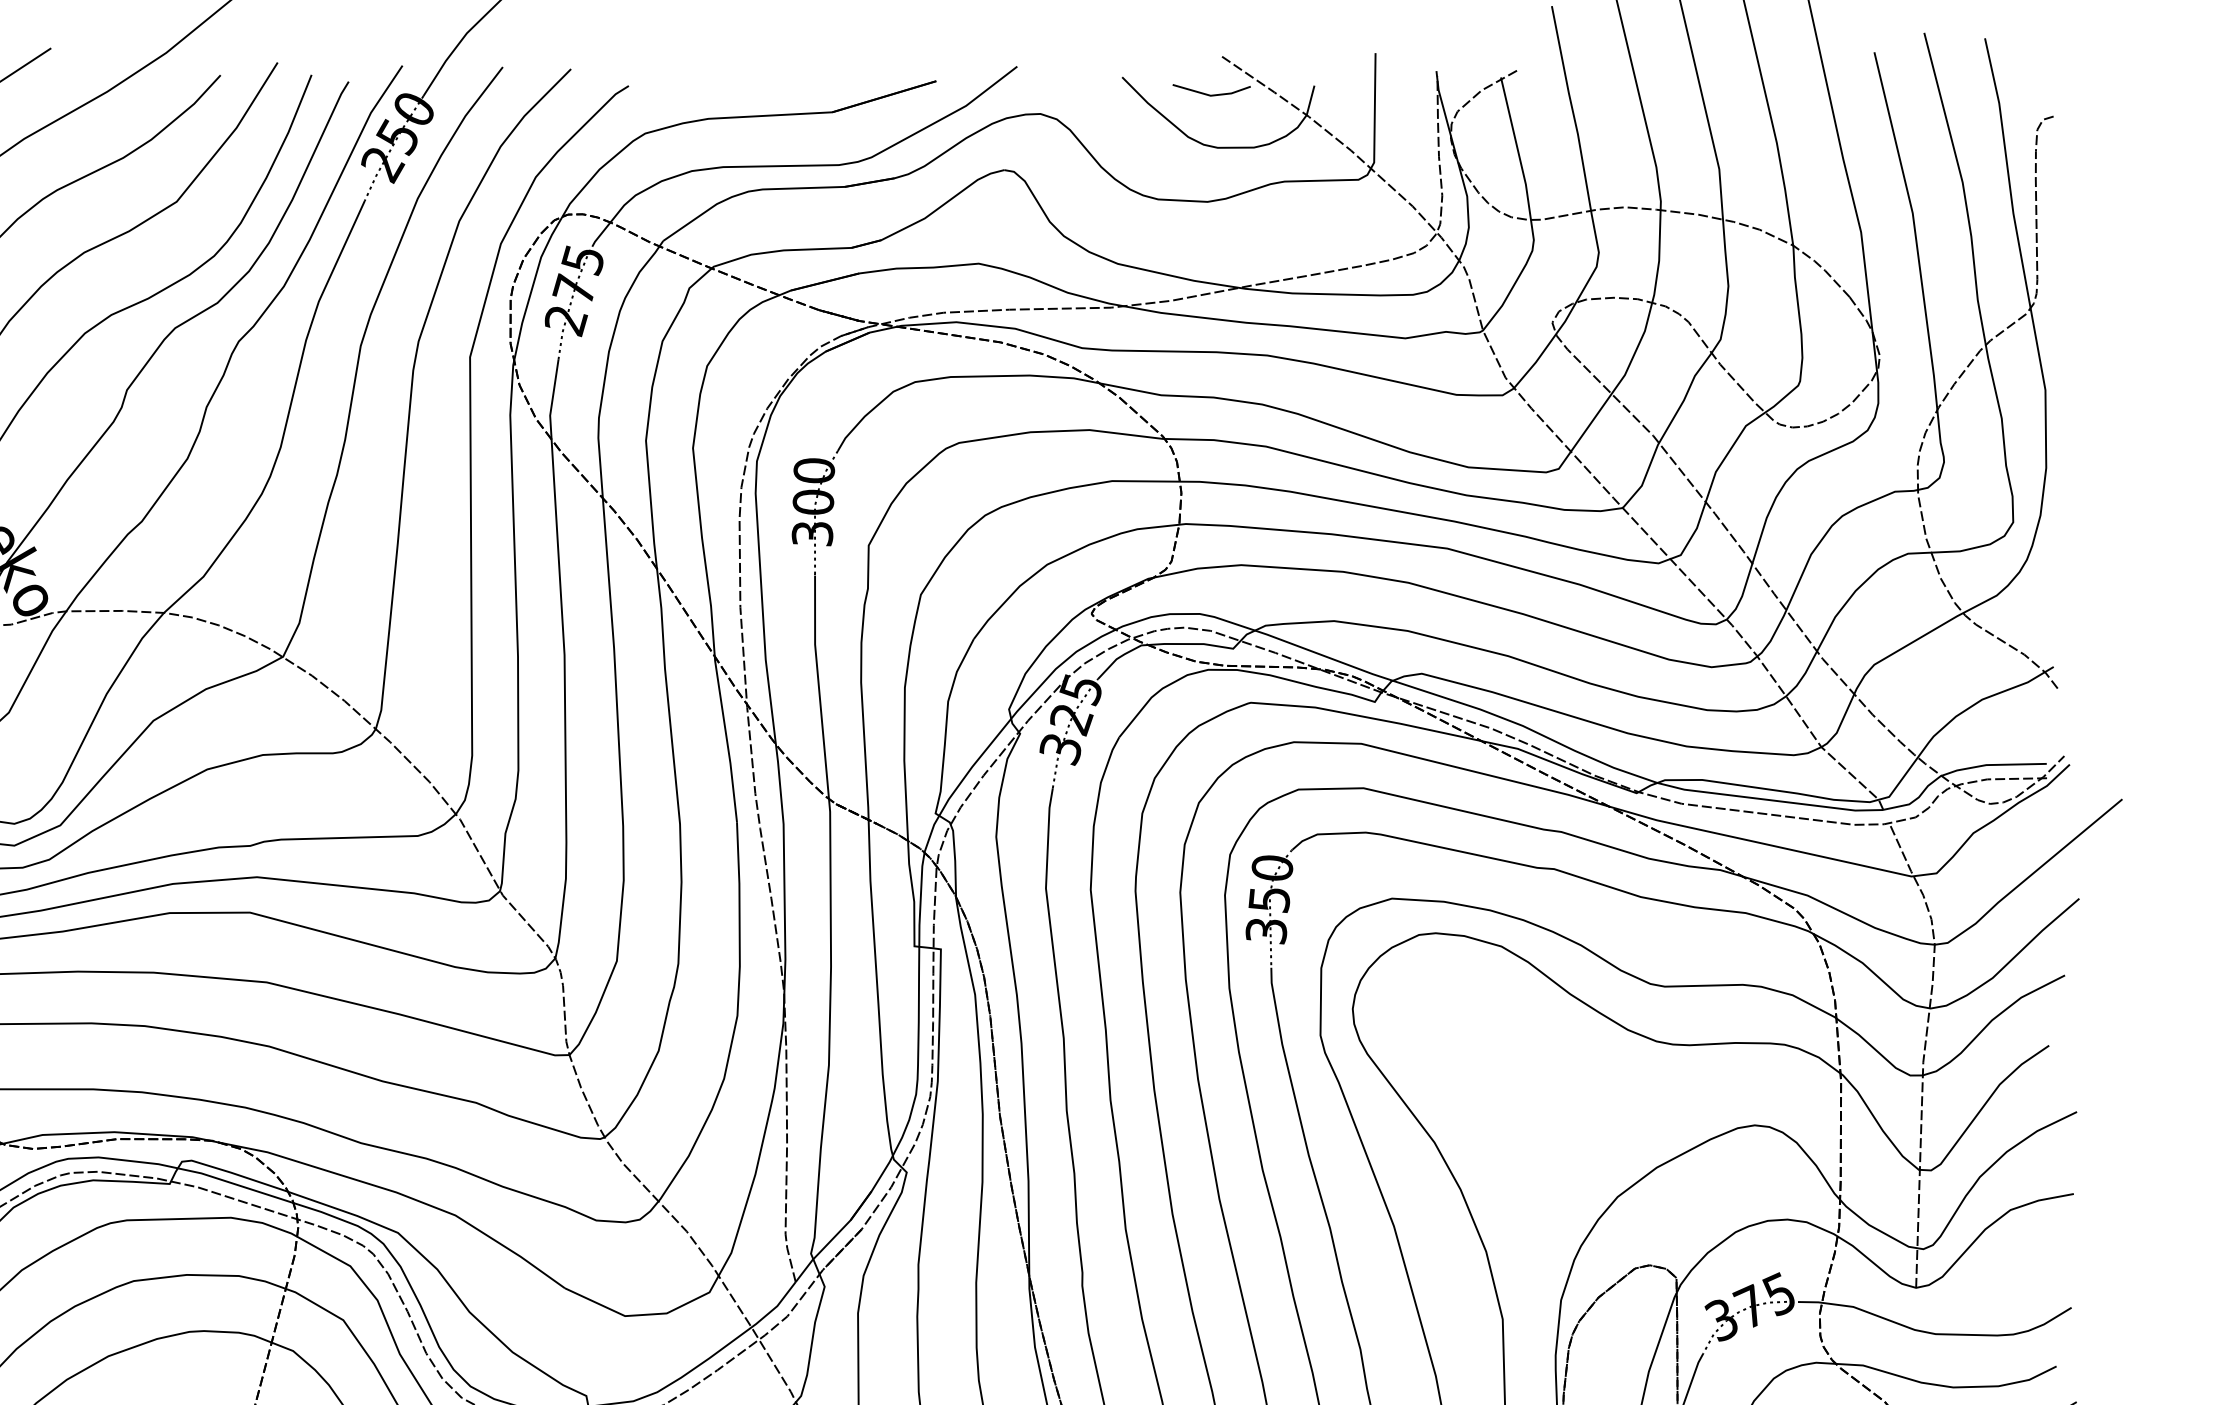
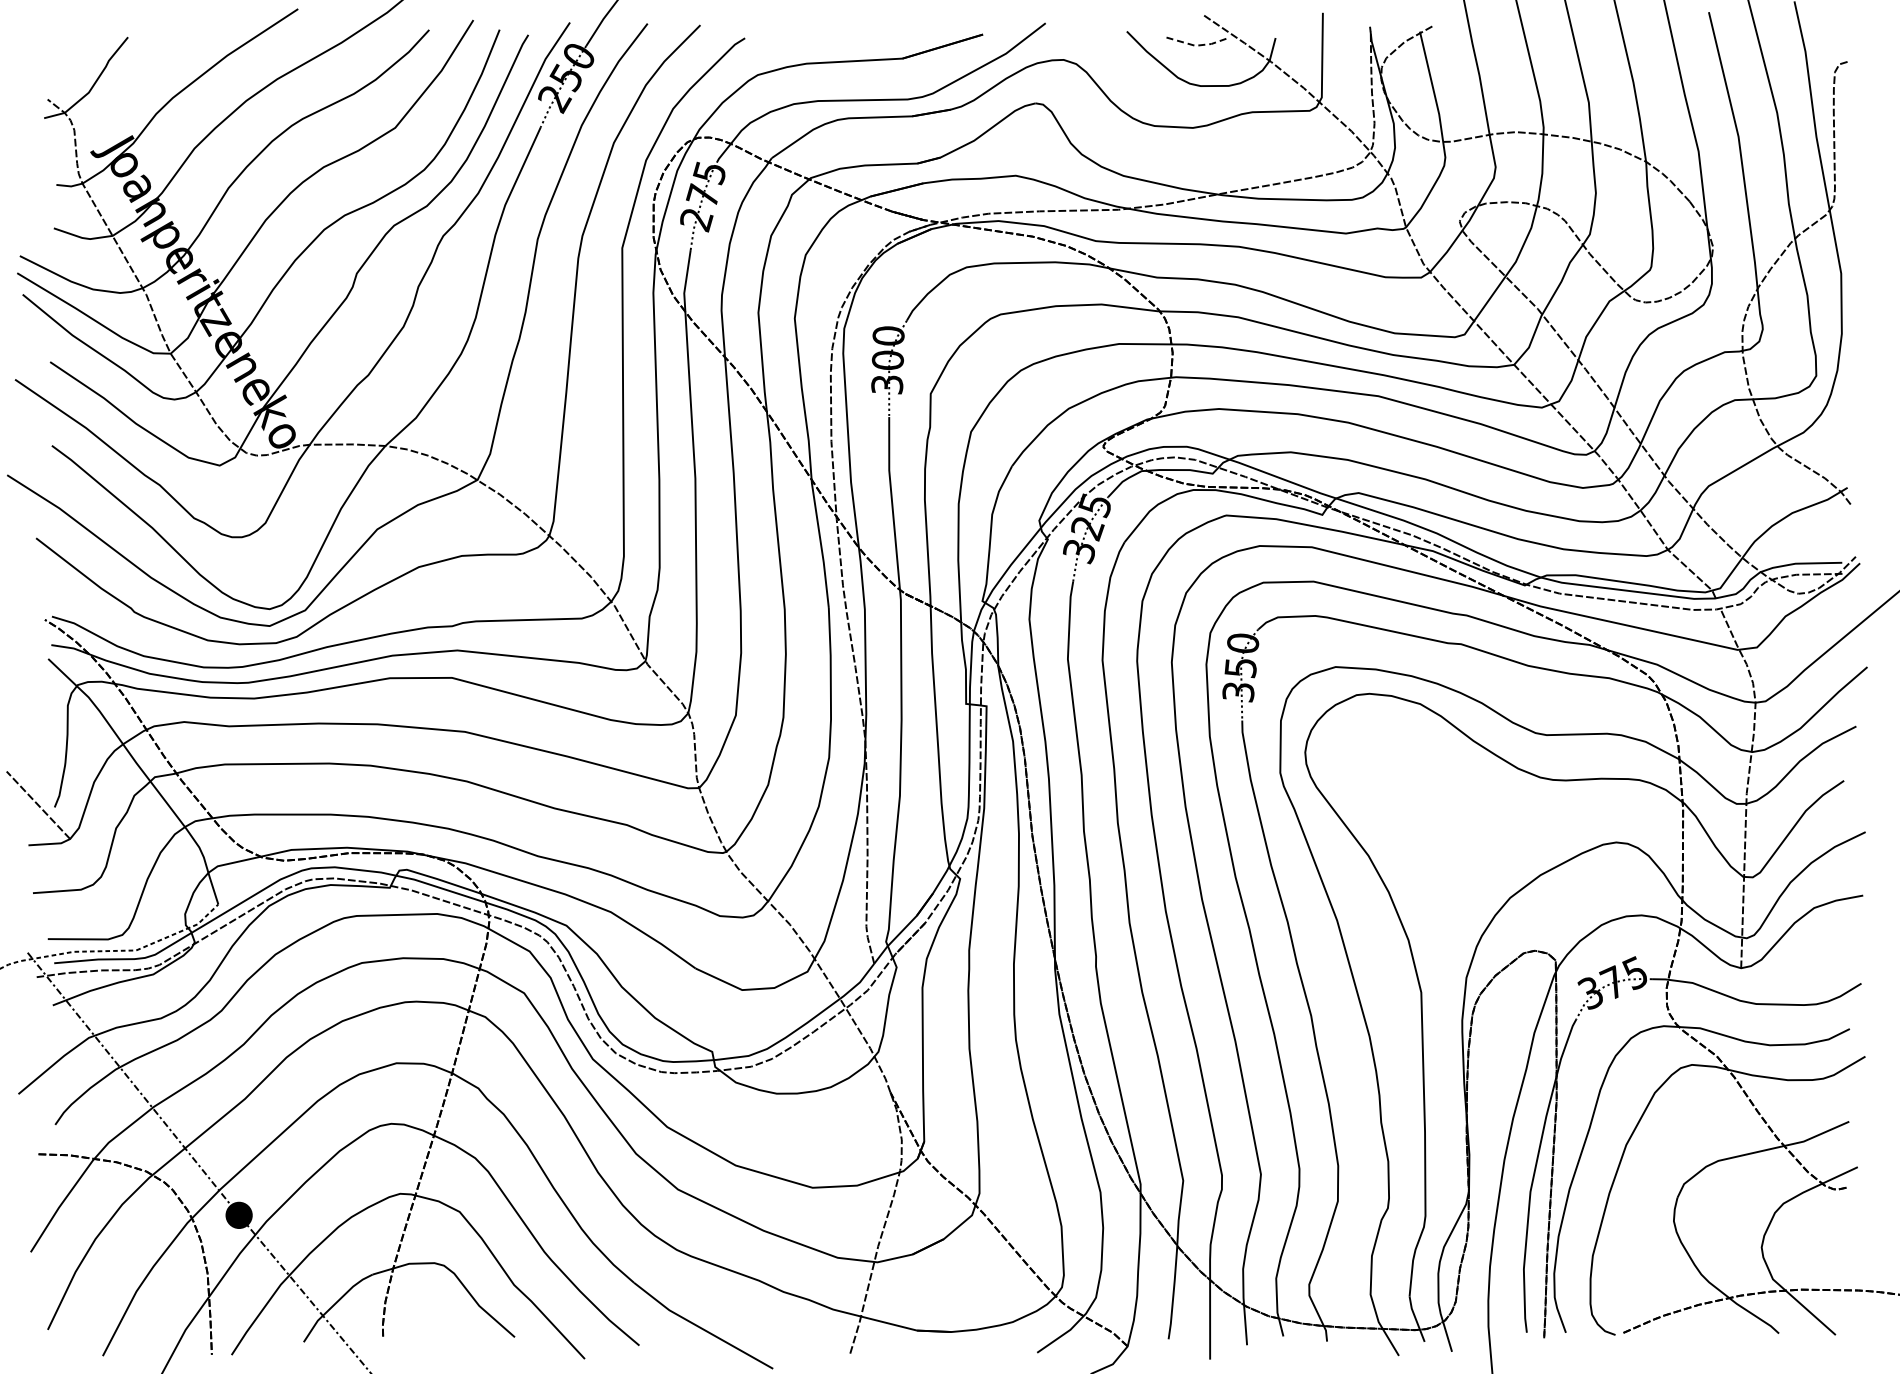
line: (1212, 95) -> (1196, 45), solid -> dashed

